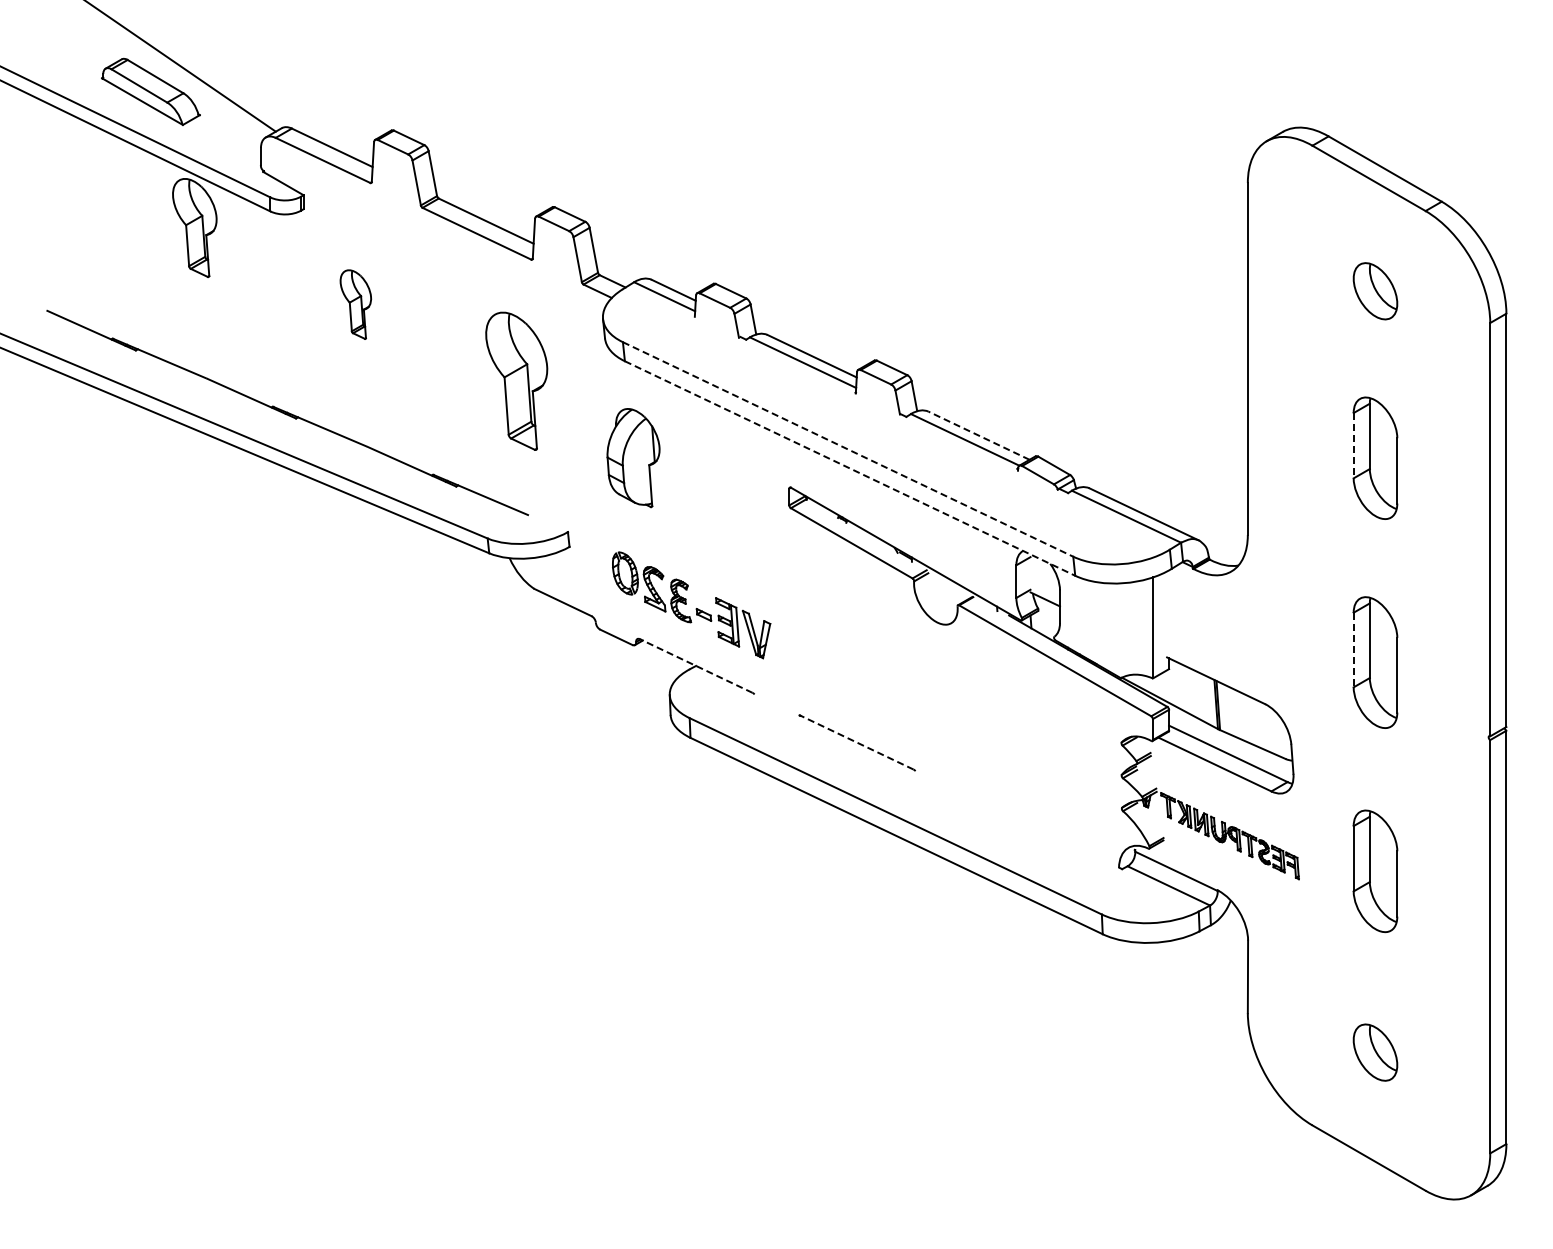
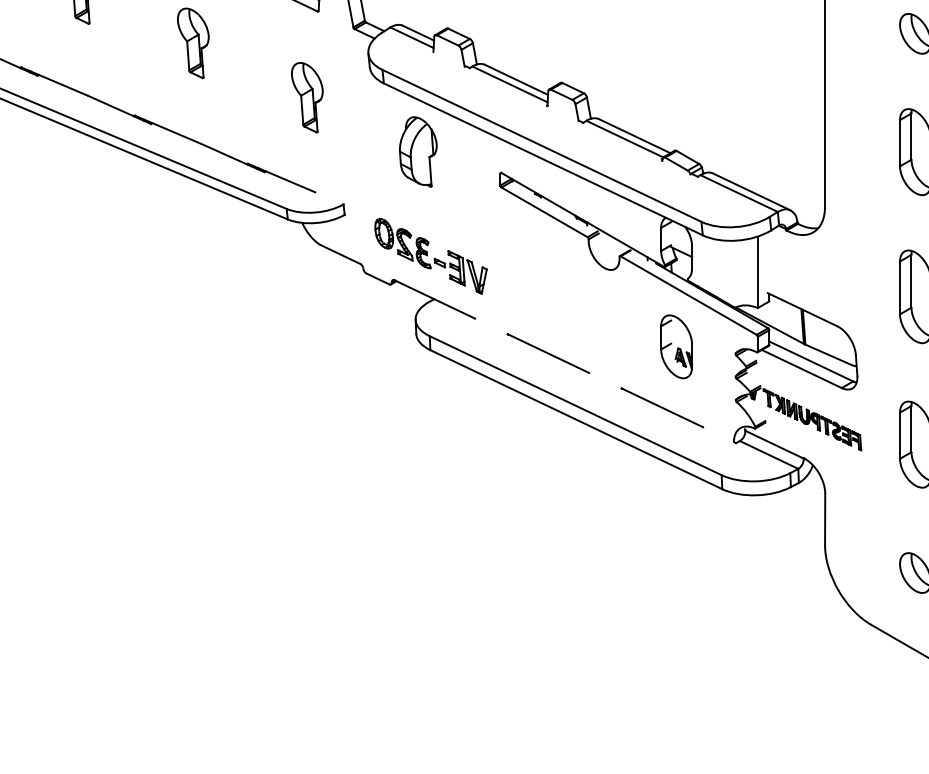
part: (355, 304) -> (193, 43), size x1.43
part: (516, 381) -> (307, 97), size x0.71
line: (979, 435) -> (635, 135), dashed -> solid
line: (1353, 445) -> (899, 143), dashed -> solid
line: (848, 449) -> (542, 145), dashed -> solid
part: (633, 458) -> (418, 152), moved
line: (850, 468) -> (543, 159), dashed -> solid
line: (1353, 650) -> (899, 288), dashed -> solid
line: (695, 665) -> (433, 298), dashed -> solid
part: (1037, 732) -> (676, 346), added
line: (856, 742) -> (547, 353), dashed -> solid
line: (1017, 819) -> (661, 407), added

